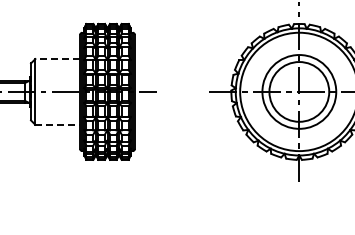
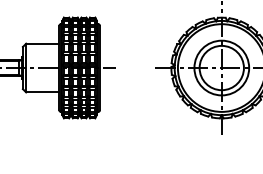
line: (57, 59) -> (42, 44), dashed -> solid
line: (58, 124) -> (43, 92), dashed -> solid

